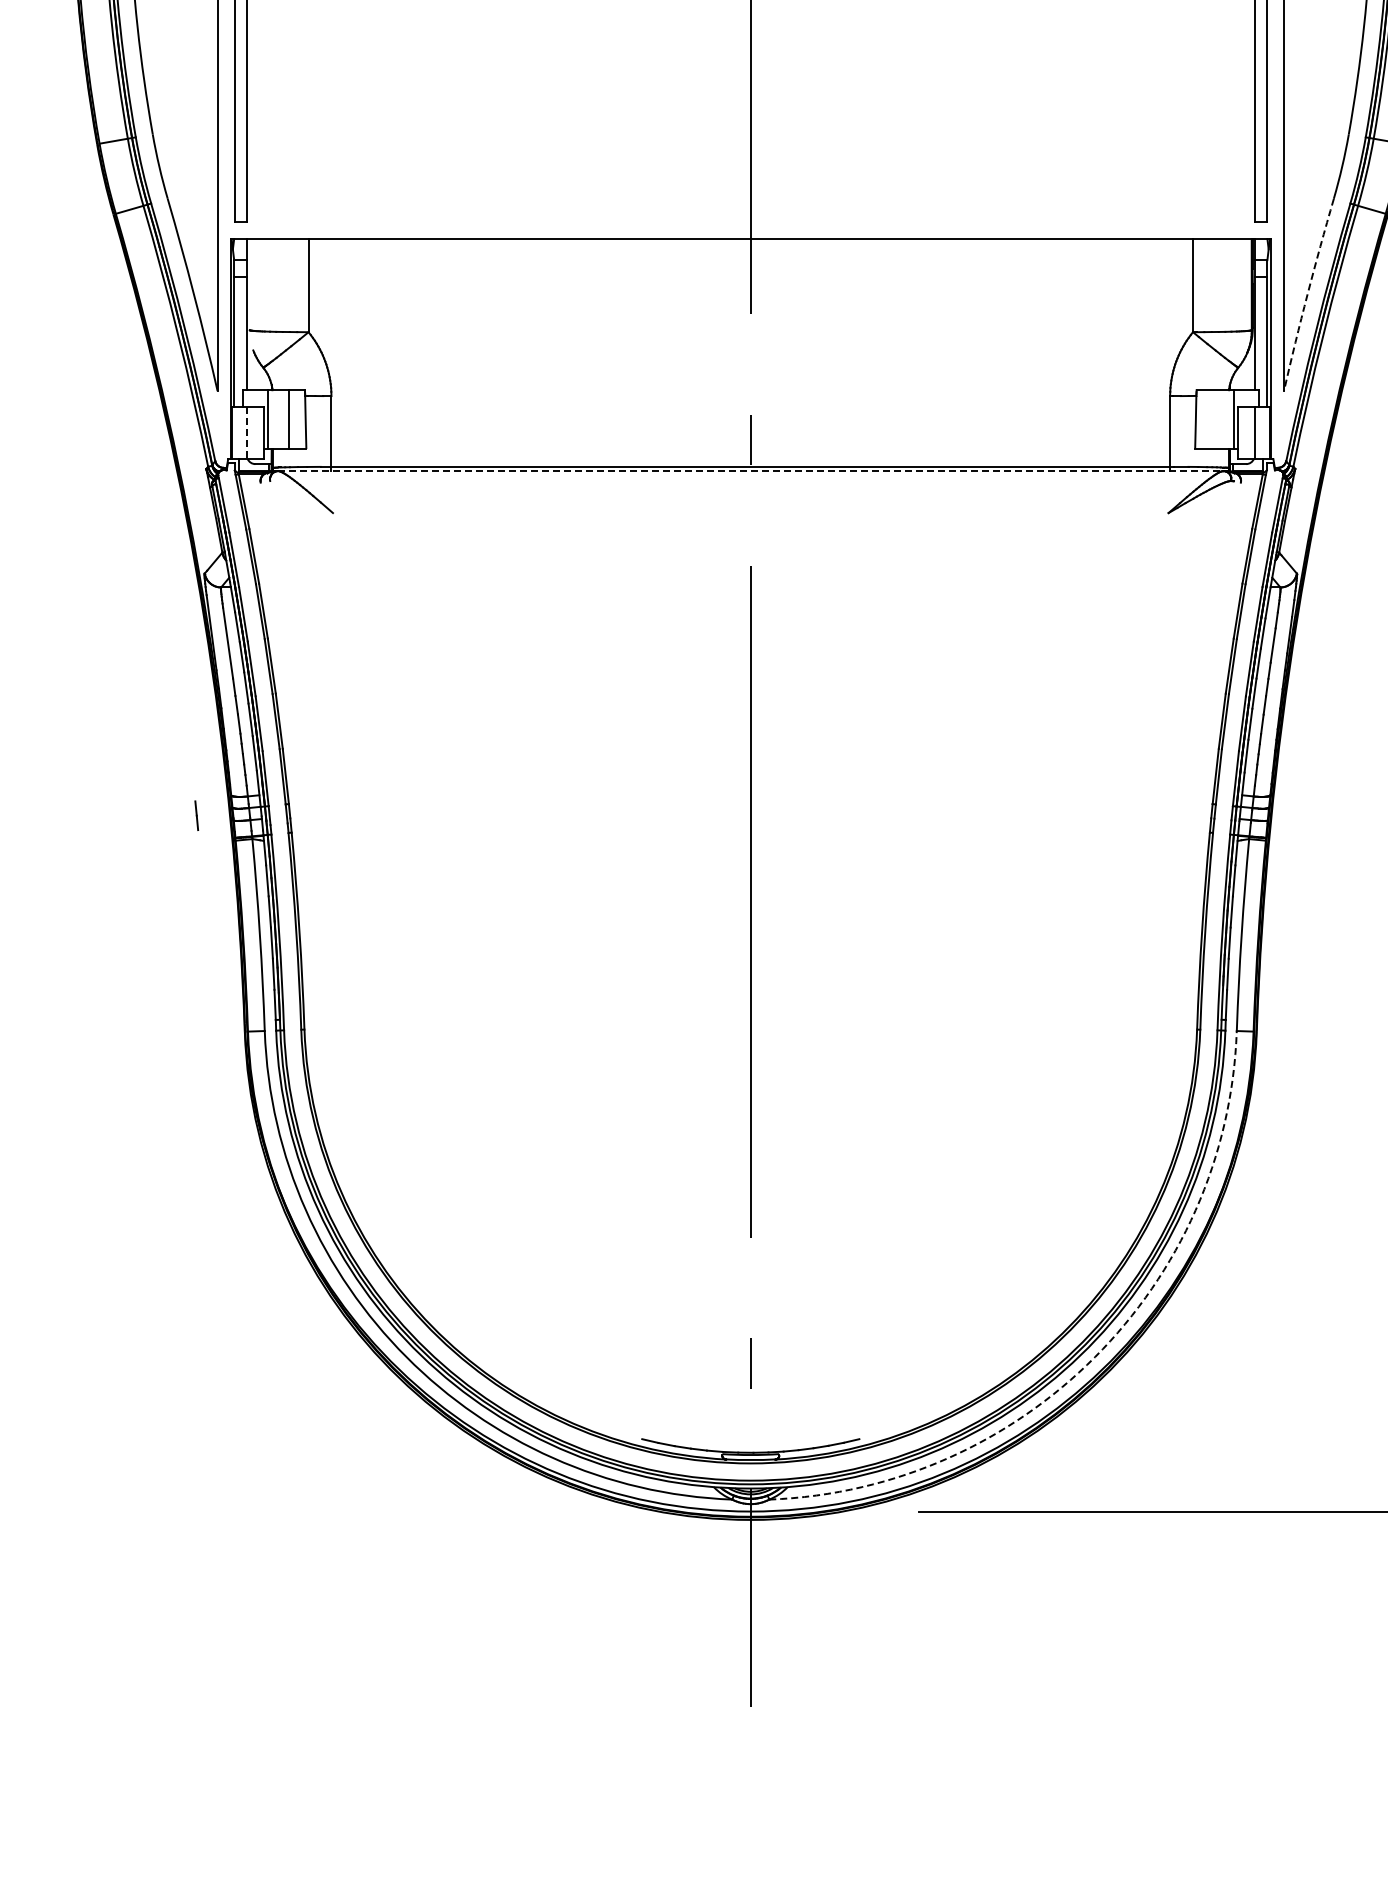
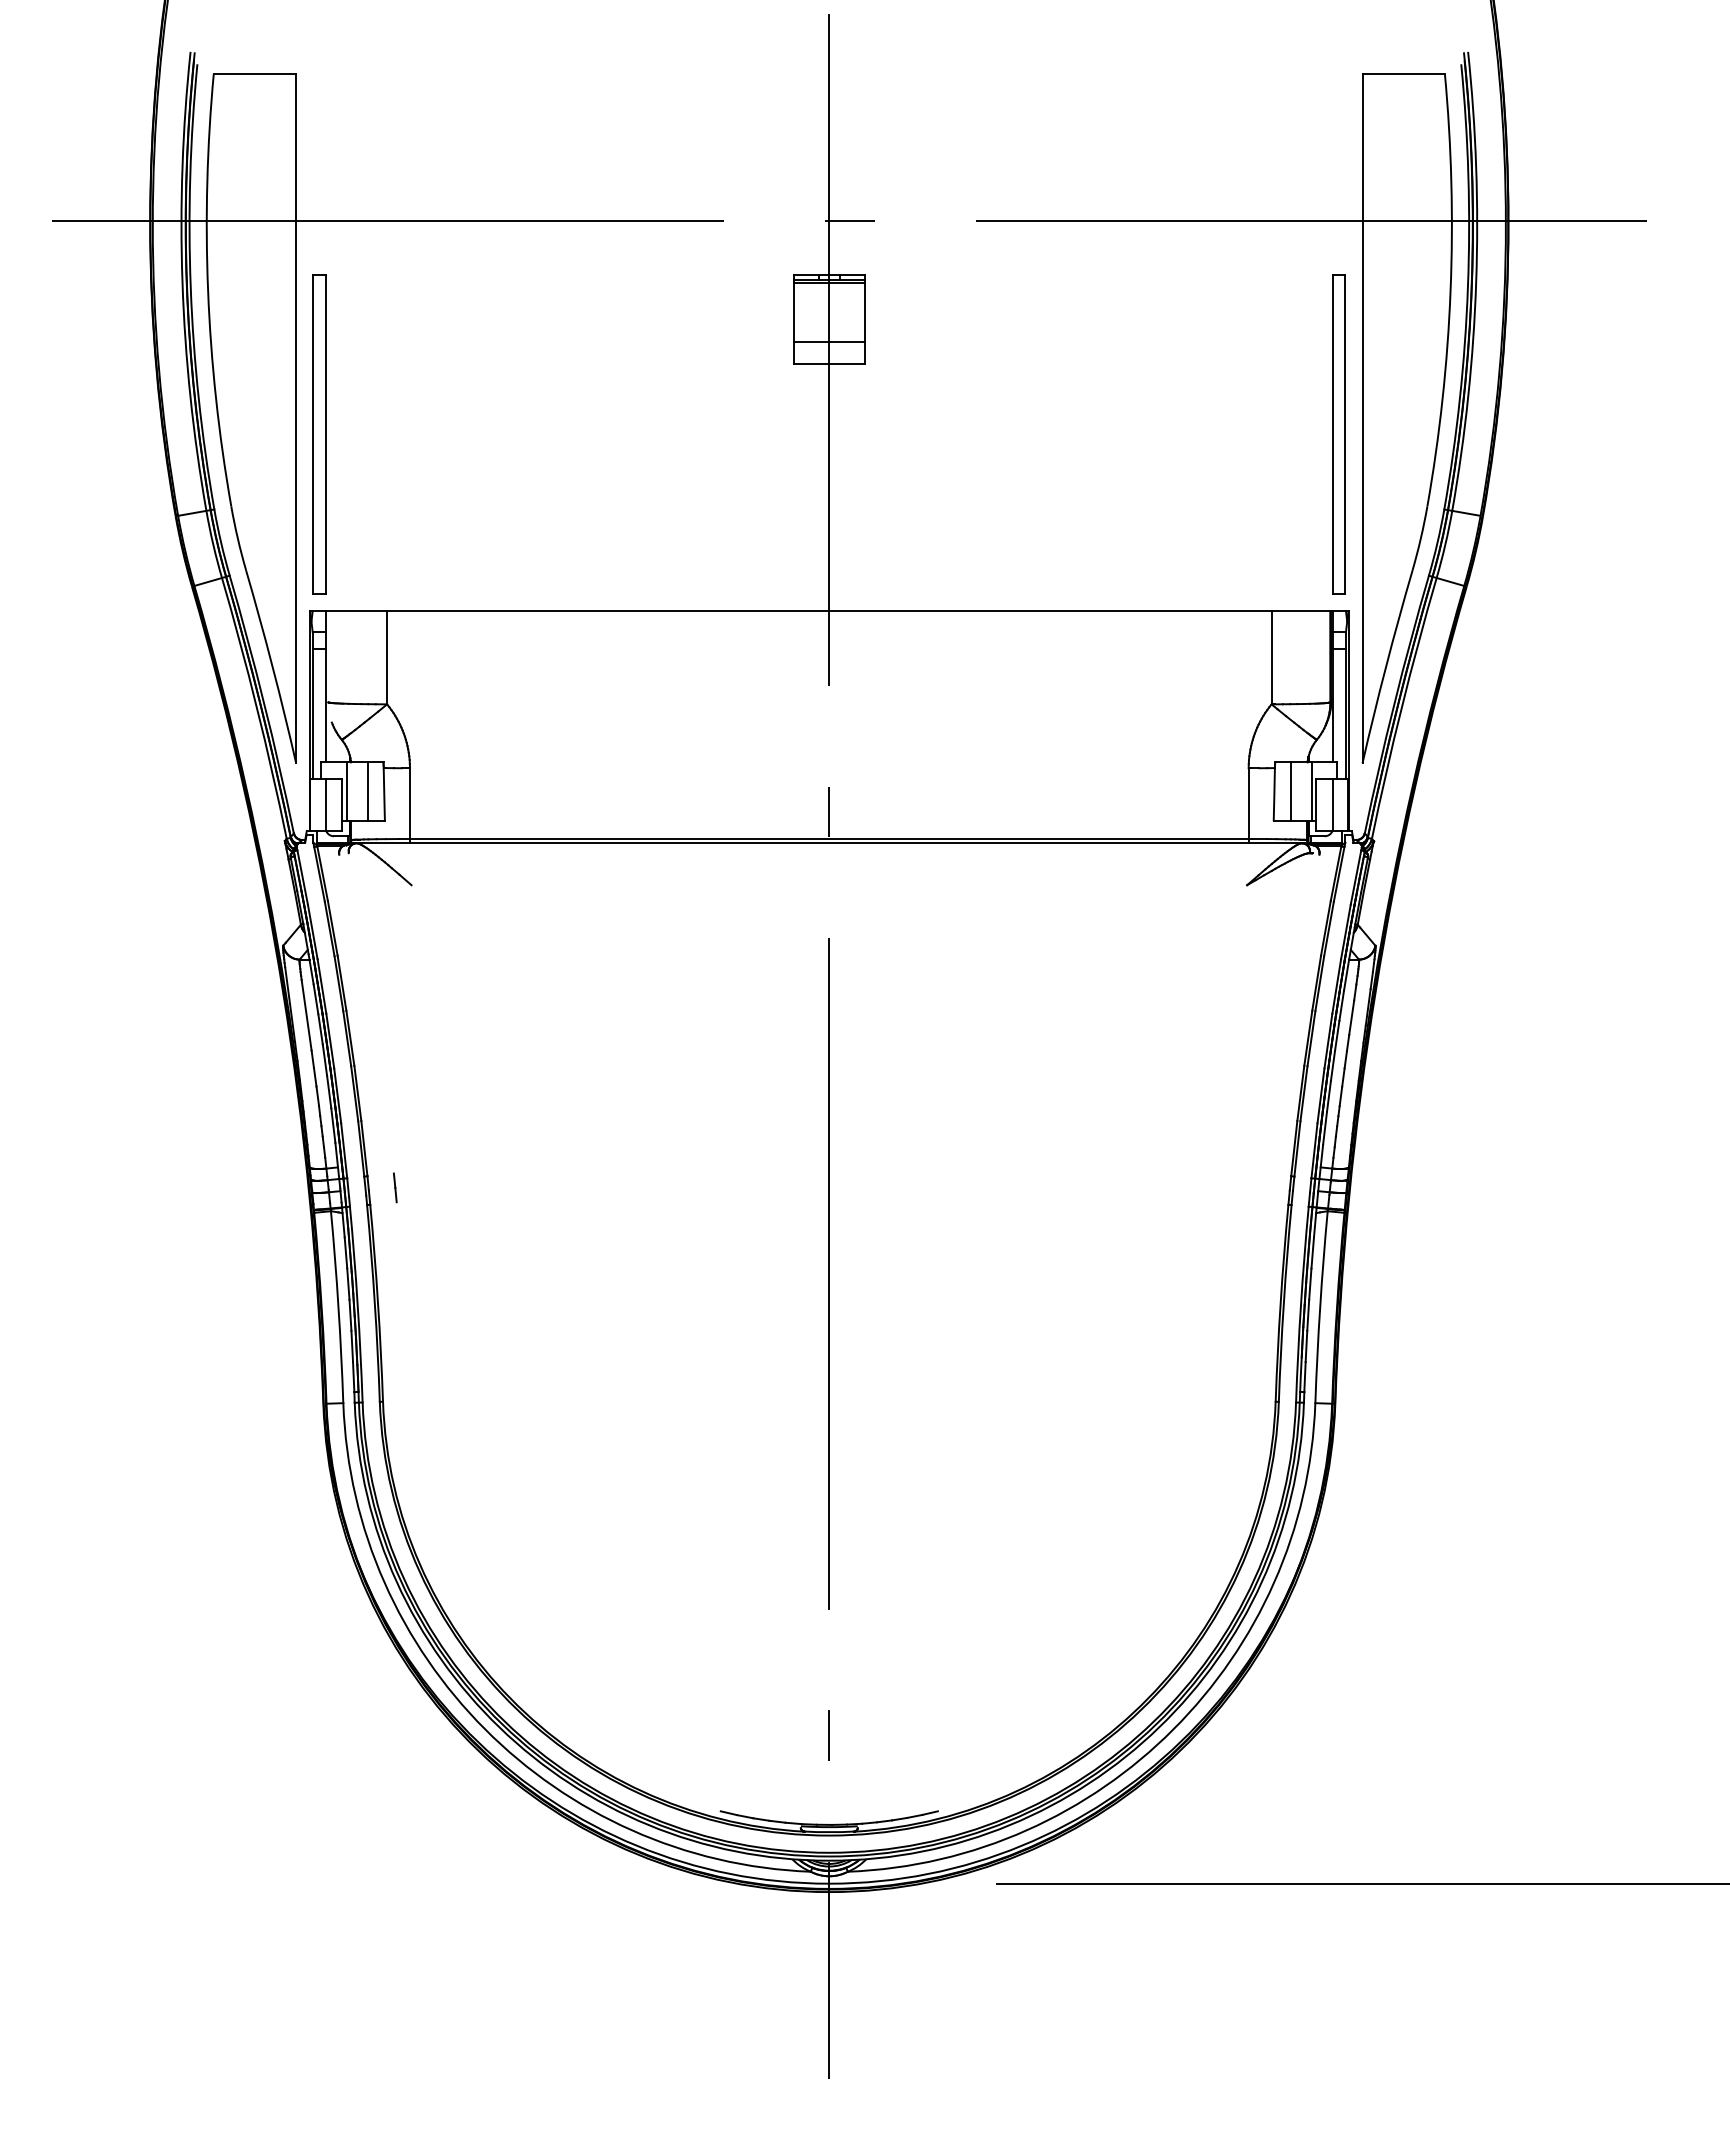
arc: (1307, 294) -> (1386, 666), dashed -> solid
line: (1212, 419) -> (1291, 791), added
line: (246, 433) -> (325, 805), dashed -> solid
line: (750, 471) -> (829, 843), dashed -> solid
line: (196, 815) -> (395, 1187), moved
arc: (1094, 1357) -> (1173, 1729), dashed -> solid

